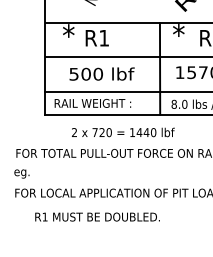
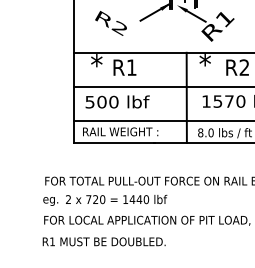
text: (101, 73) -> (117, 101), moved
text: (123, 132) -> (116, 199), moved
text: (96, 216) -> (103, 241), moved

